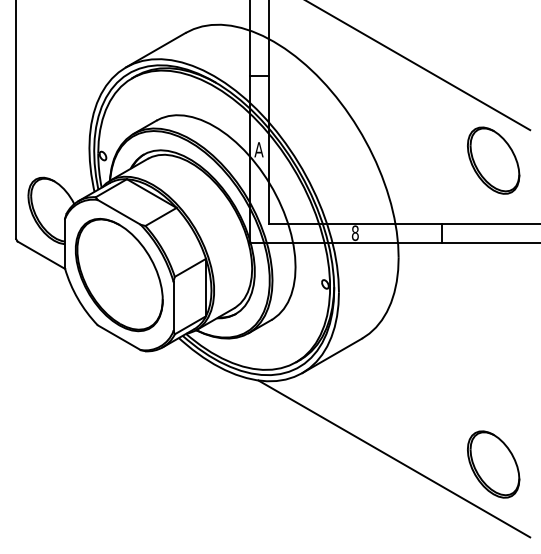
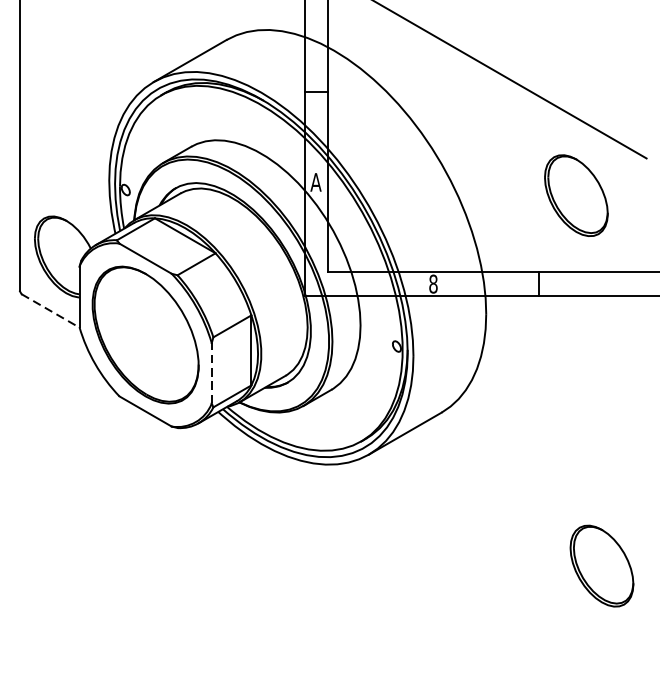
part: (493, 160) -> (576, 195), moved
line: (41, 255) -> (50, 311), solid -> dashed
line: (173, 306) -> (211, 373), solid -> dashed
line: (394, 458) -> (481, 558), removed

